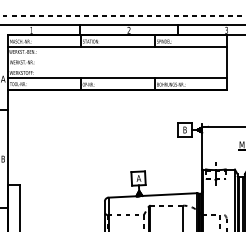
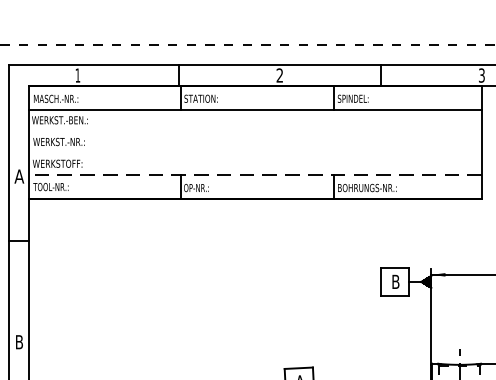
line: (116, 78) -> (253, 175), solid -> dashed

